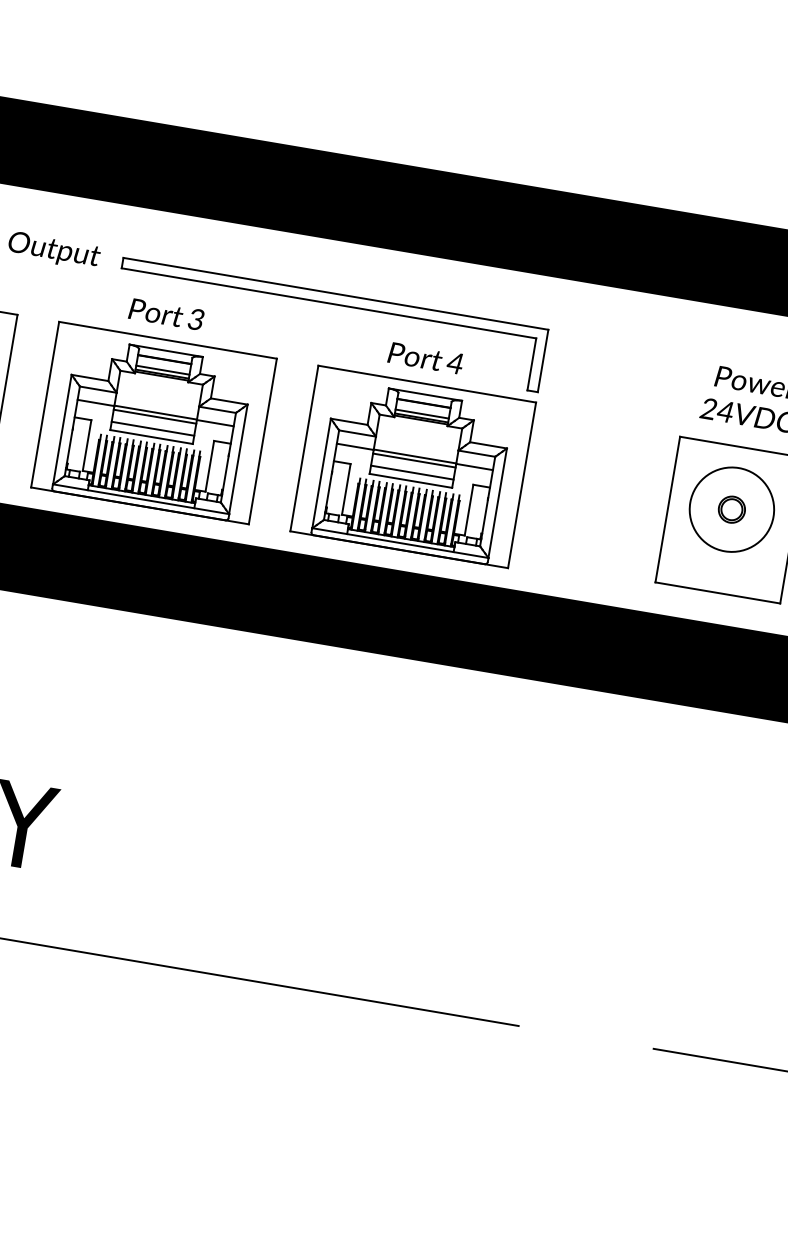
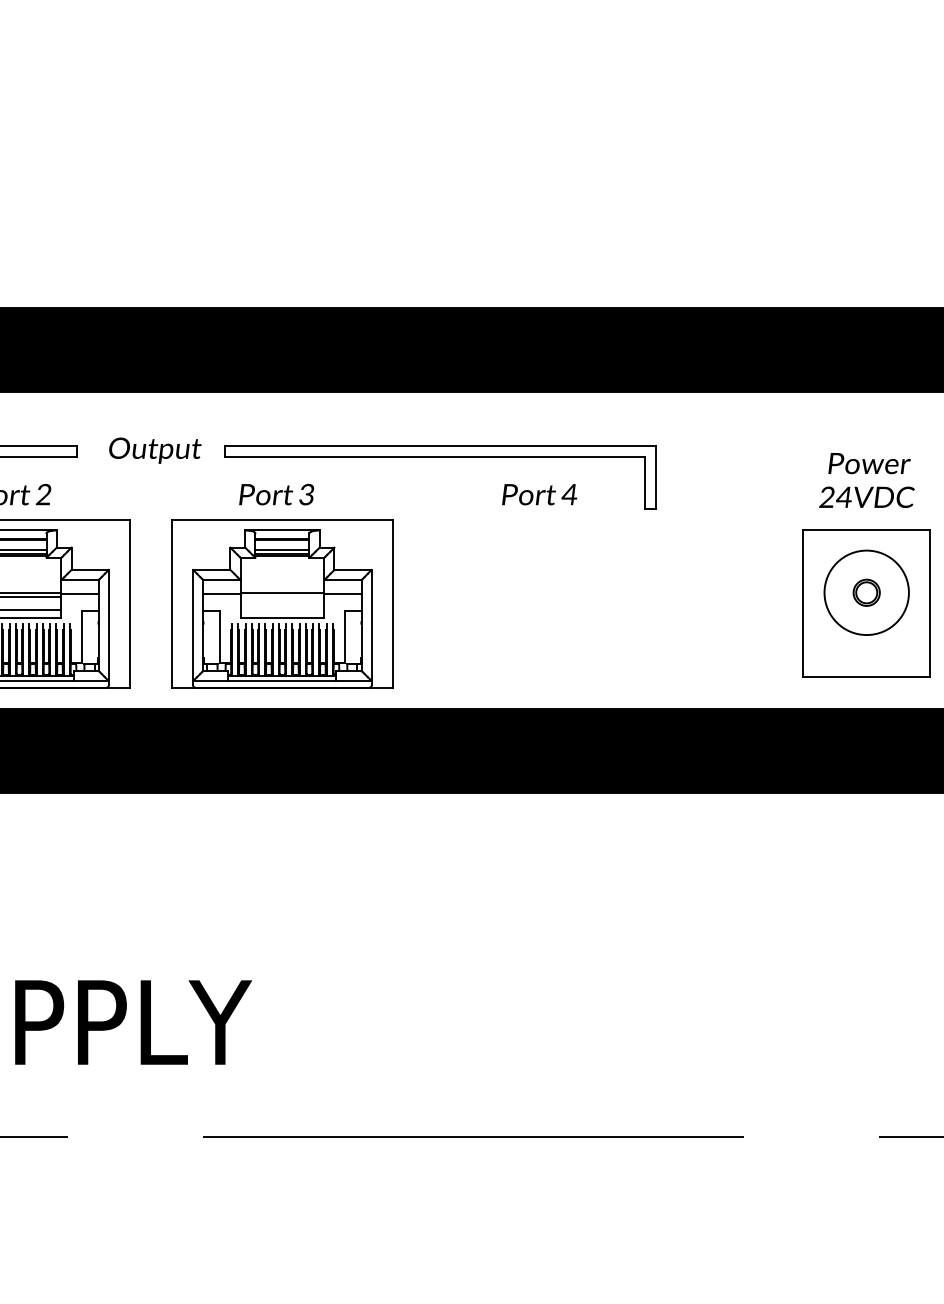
line: (155, 416) -> (282, 597), removed
line: (153, 428) -> (282, 609), removed
part: (413, 466) -> (545, 603), removed

